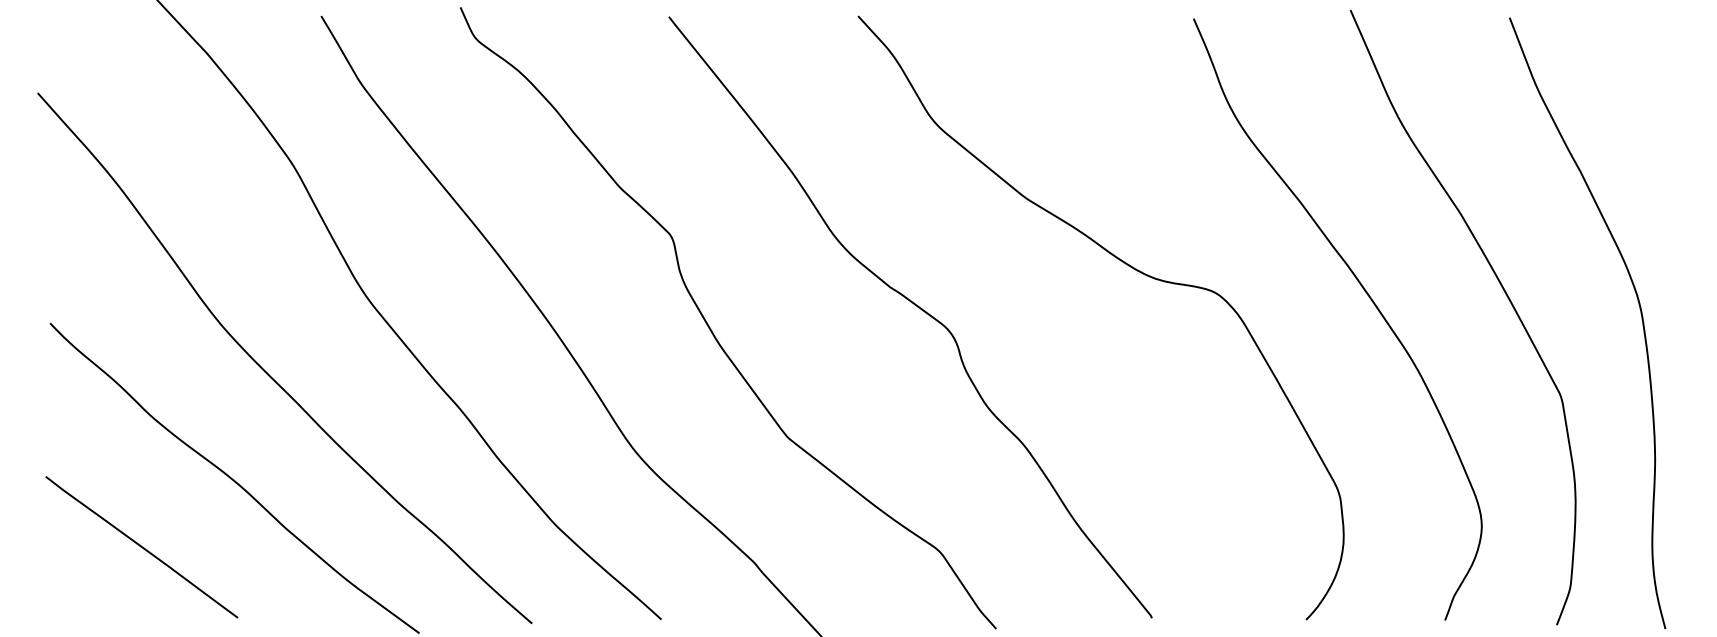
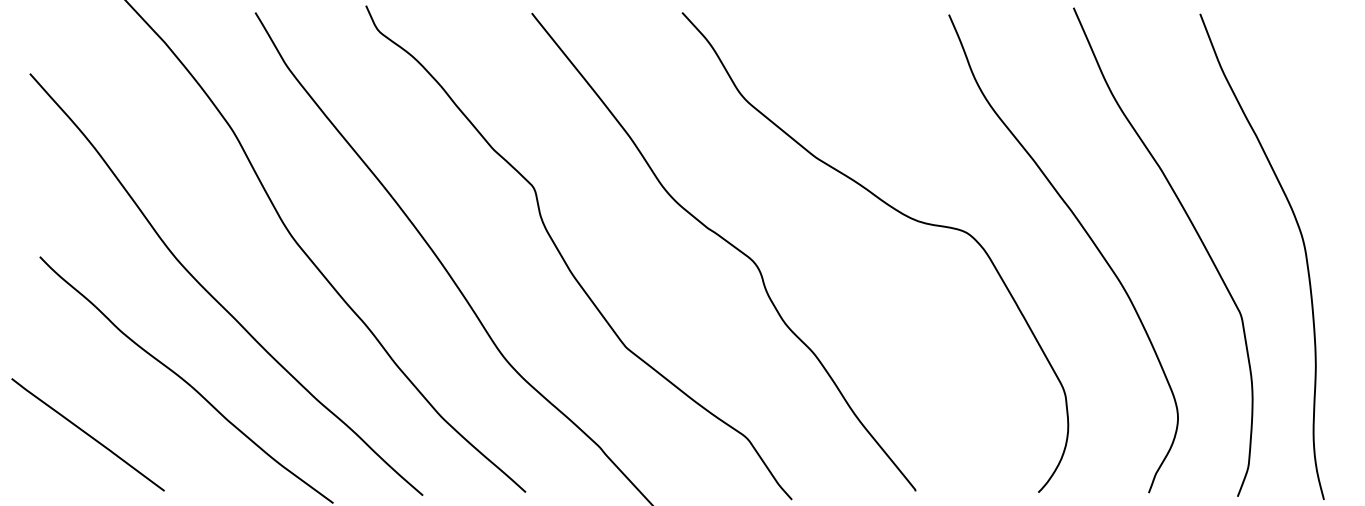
line: (141, 547) -> (87, 435), moved

